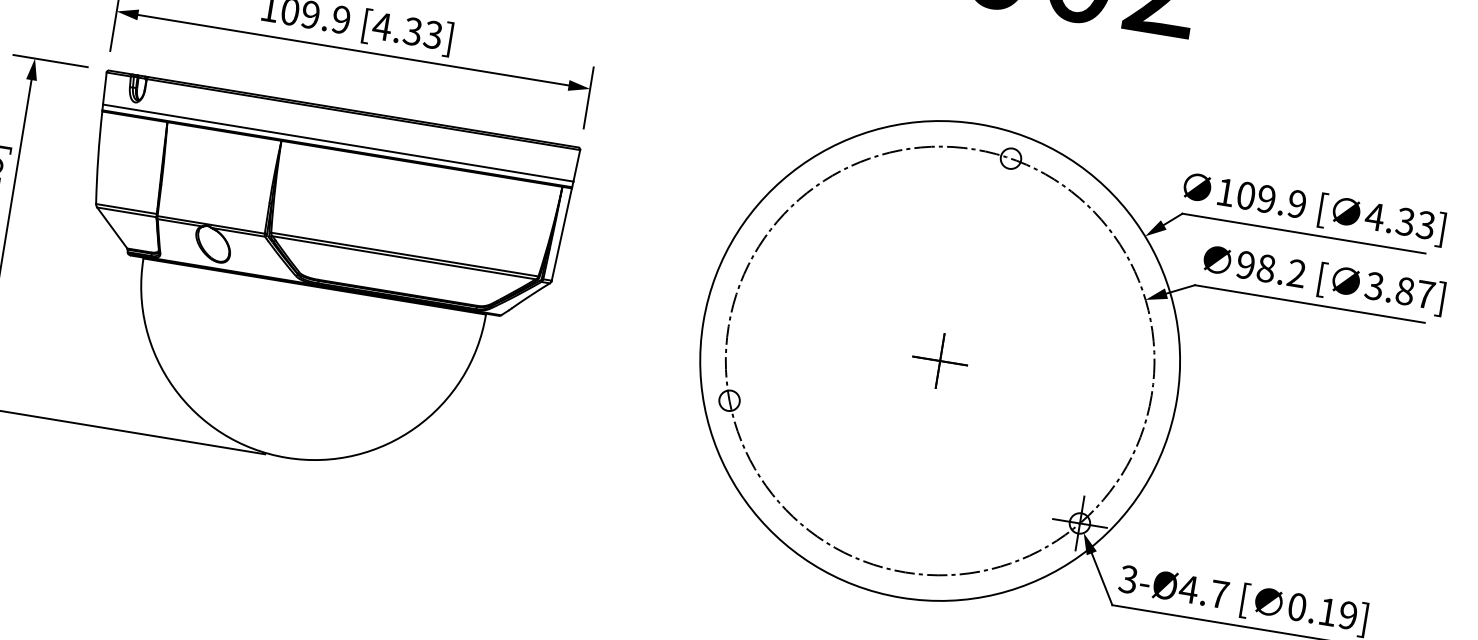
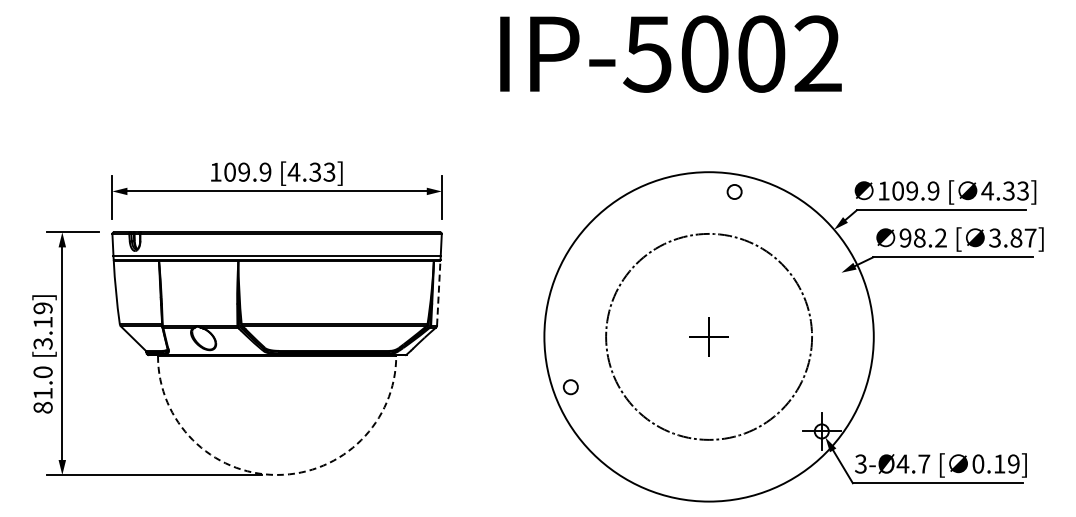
line: (561, 233) -> (438, 292), solid -> dashed
circle: (939, 360) -> (708, 336), size x0.7
arc: (287, 457) -> (277, 474), solid -> dashed

